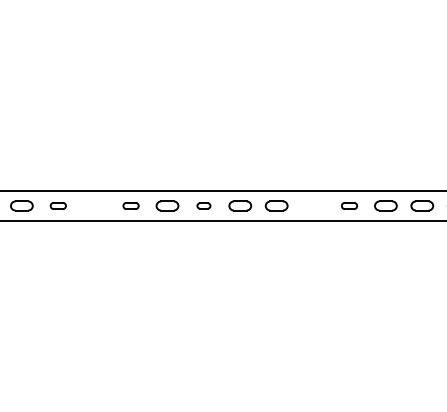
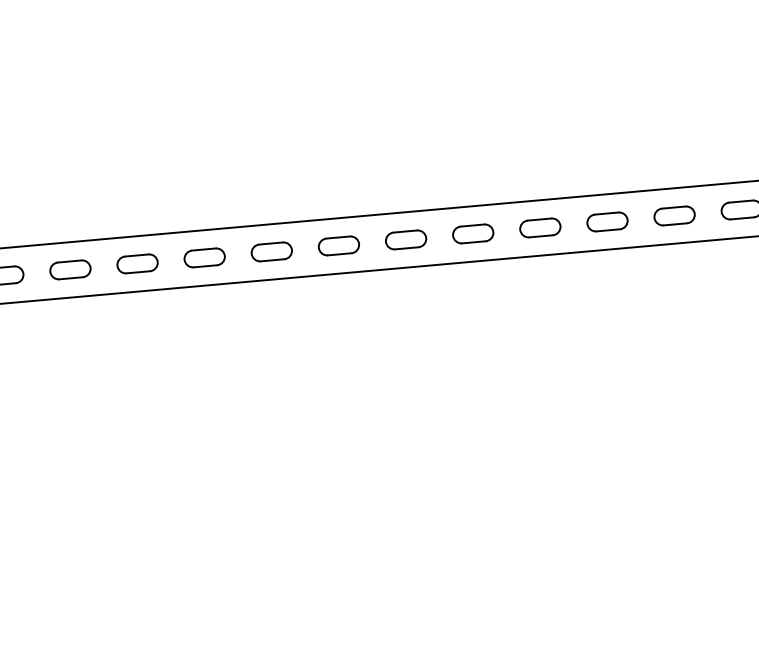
part: (58, 205) -> (70, 268), size x1.43
part: (94, 205) -> (137, 263), added
part: (130, 205) -> (203, 257), size x1.43
part: (203, 205) -> (338, 245), size x1.67
part: (312, 205) -> (539, 227), added
part: (349, 205) -> (607, 221), size x1.43

